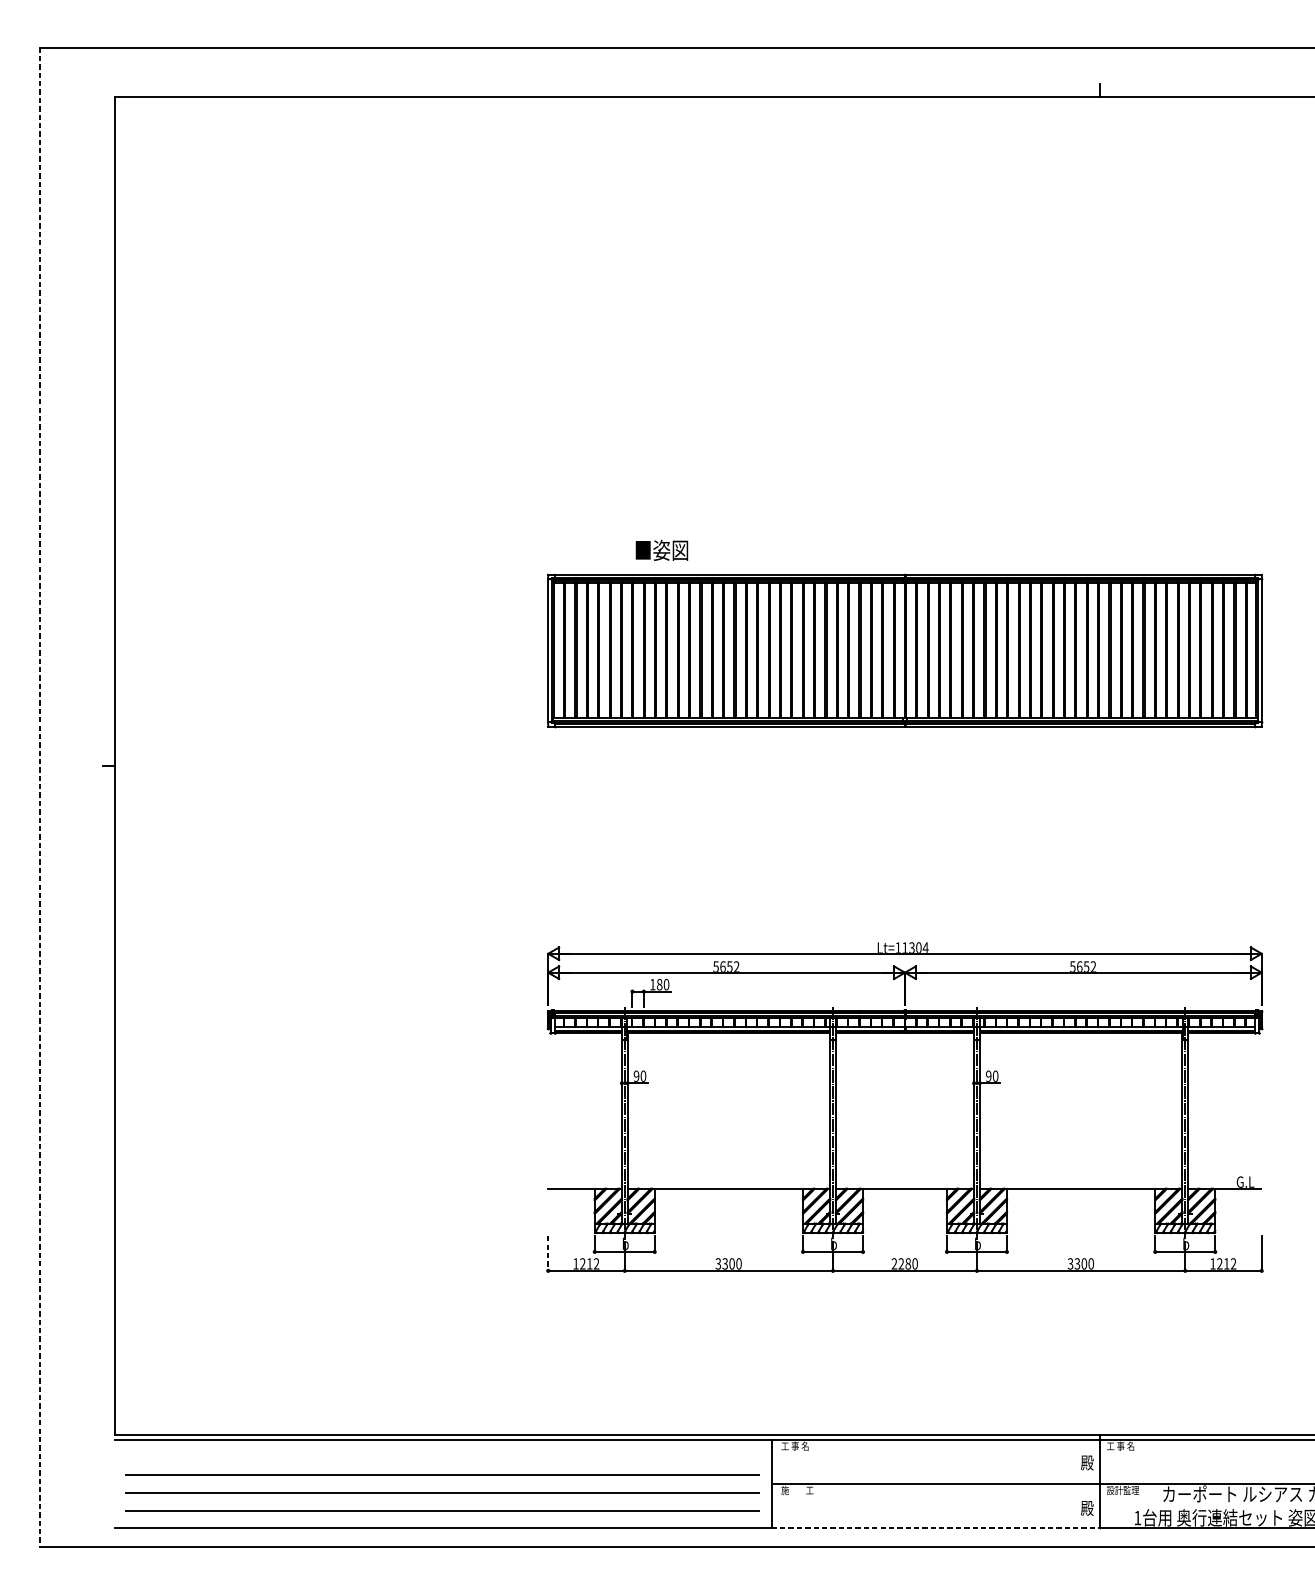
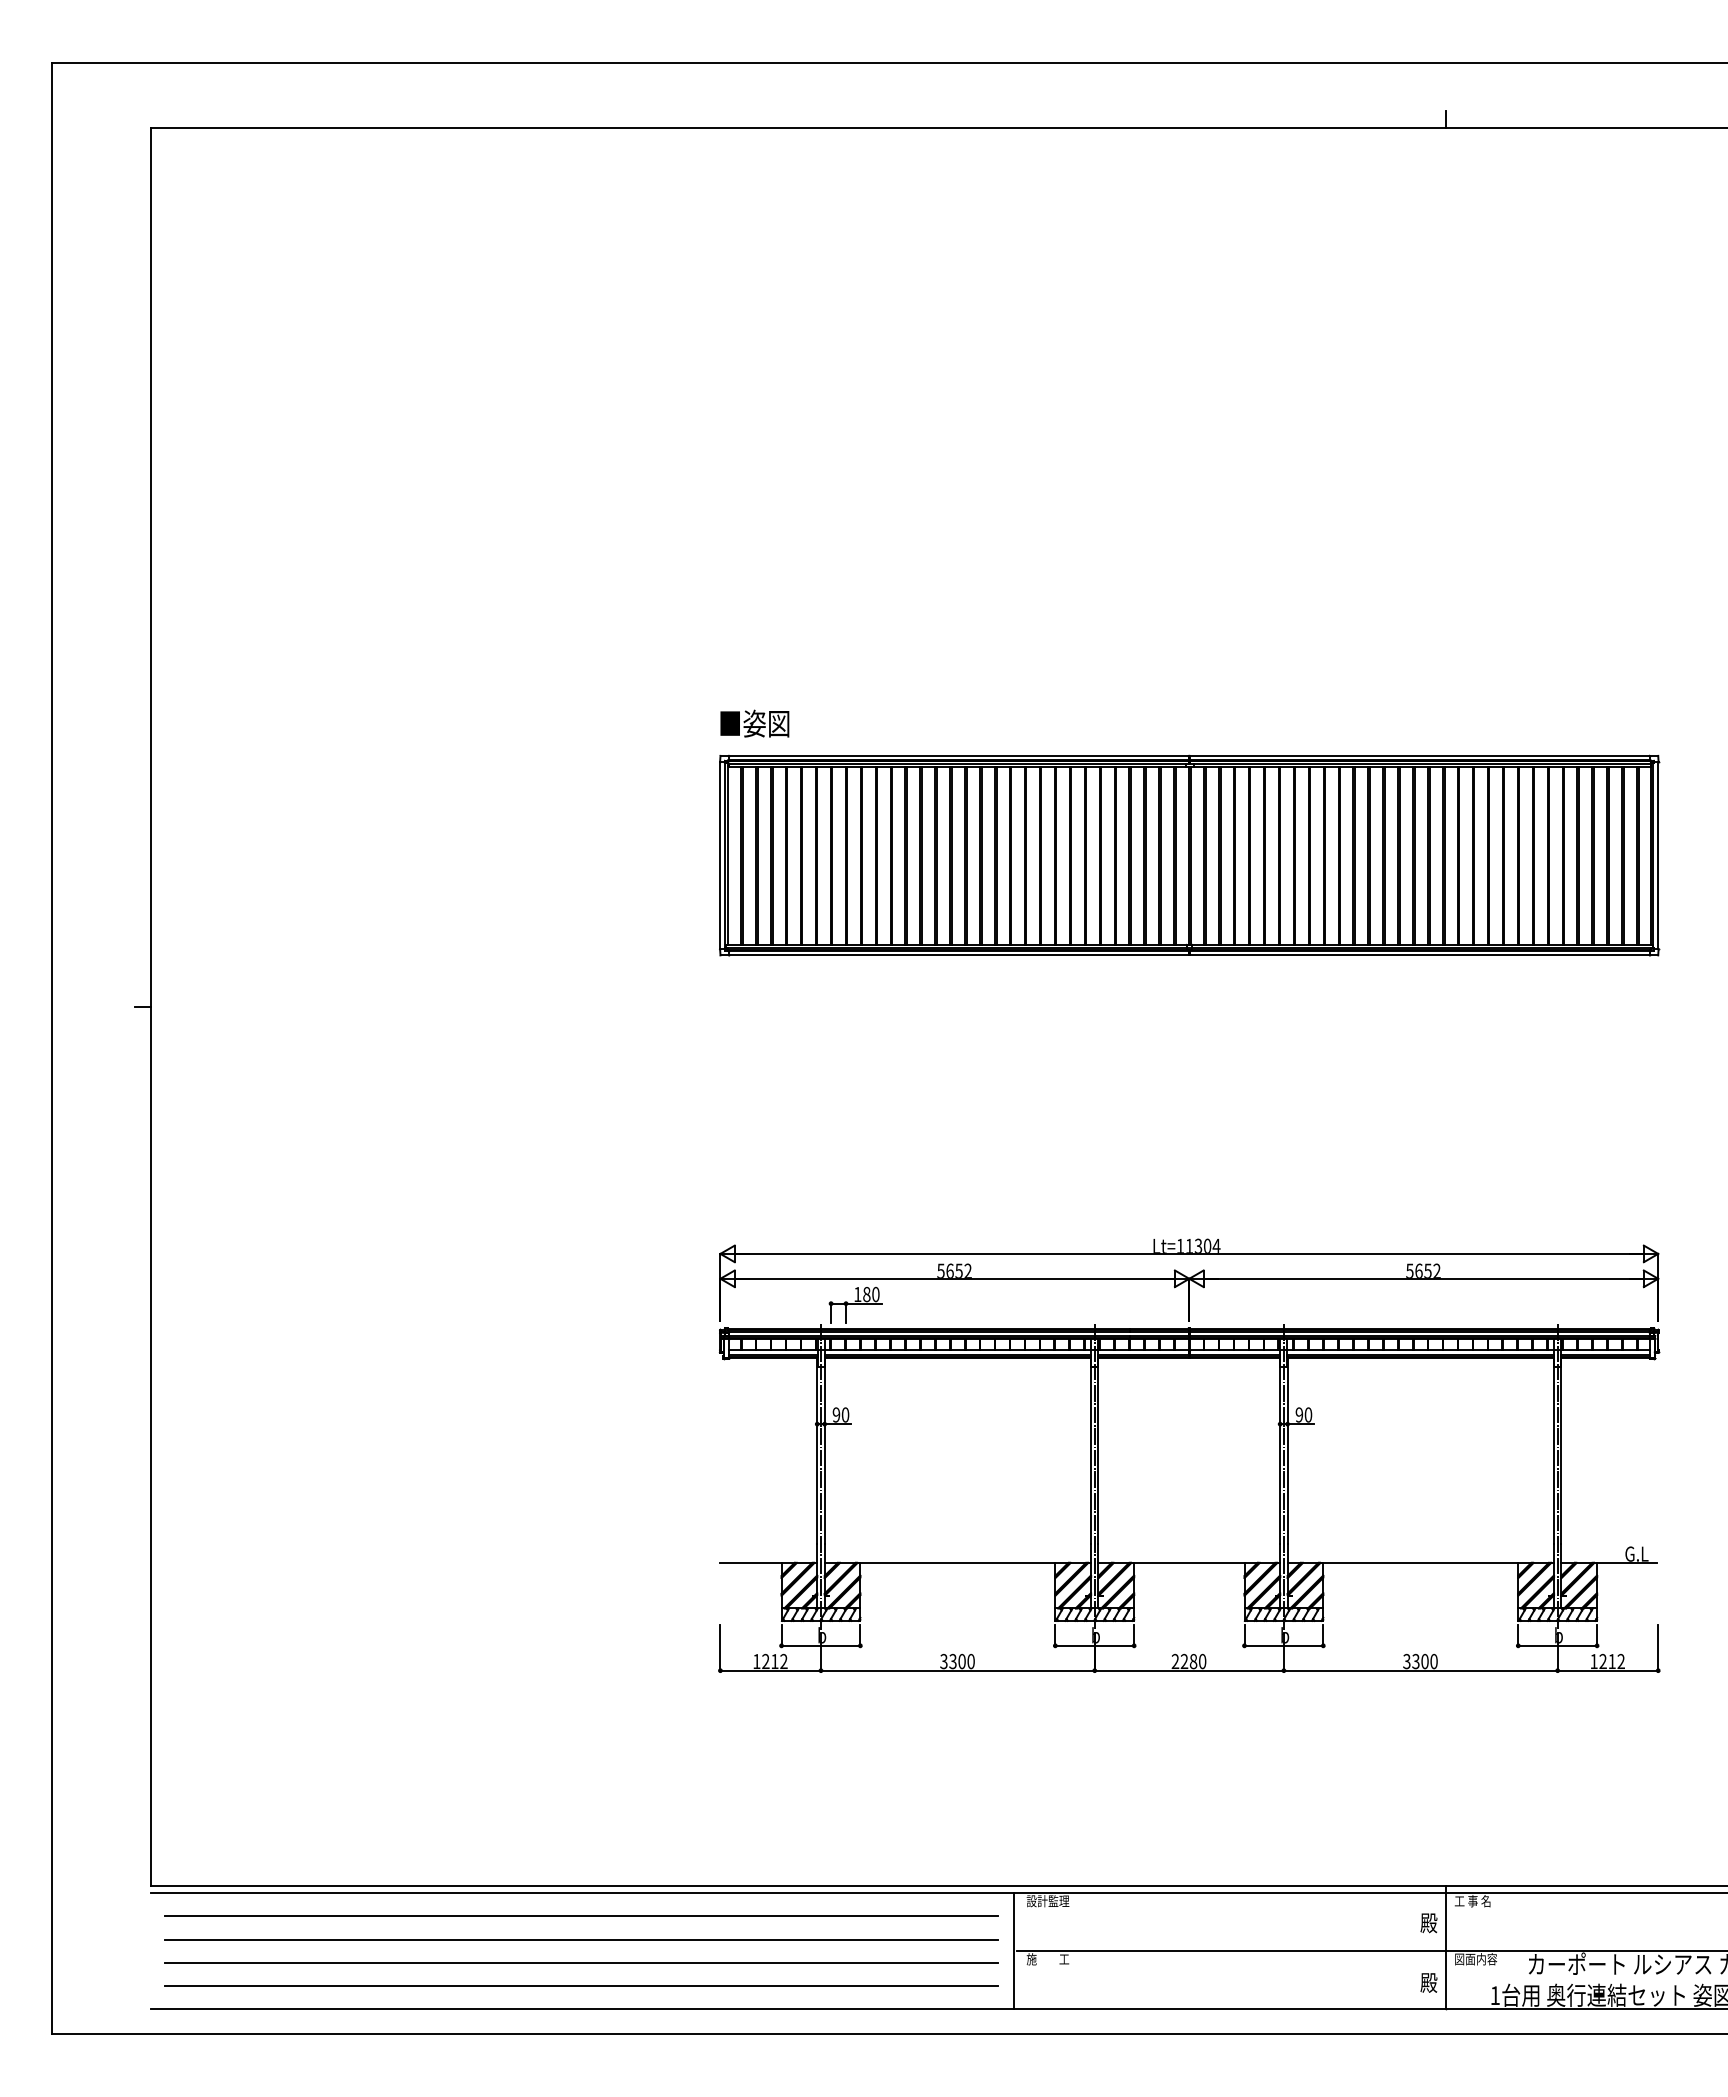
text: (661, 550) -> (754, 723), moved
line: (39, 797) -> (51, 1048), dashed -> solid
line: (548, 1253) -> (720, 1647), dashed -> solid
text: (797, 1446) -> (1047, 1901), 工 事 名 -> 設計監理
line: (442, 1457) -> (581, 1916), added
text: (1122, 1490) -> (1475, 1959), 設計監理 -> 図面内容
line: (935, 1528) -> (1229, 2009), dashed -> solid

